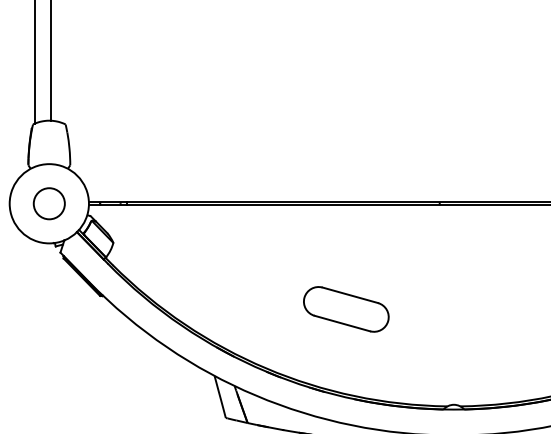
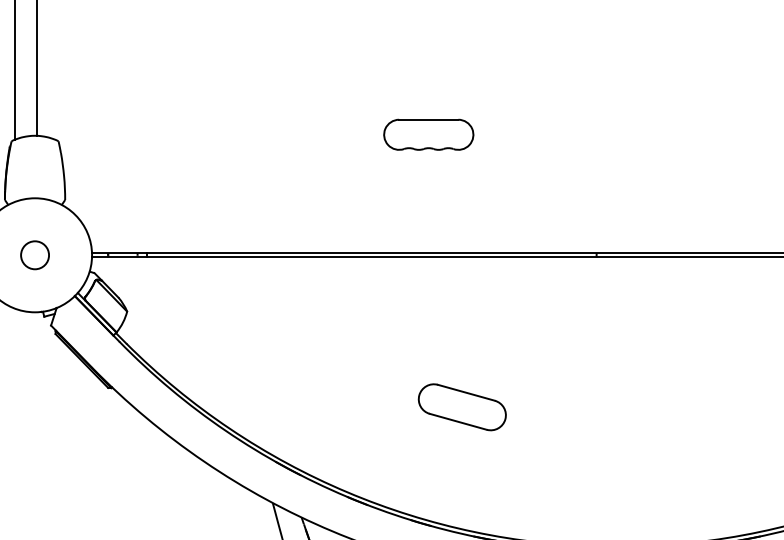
part: (322, 119) -> (428, 134), added
circle: (49, 203) -> (35, 254), size x0.62
part: (346, 309) -> (462, 407), size x0.71

